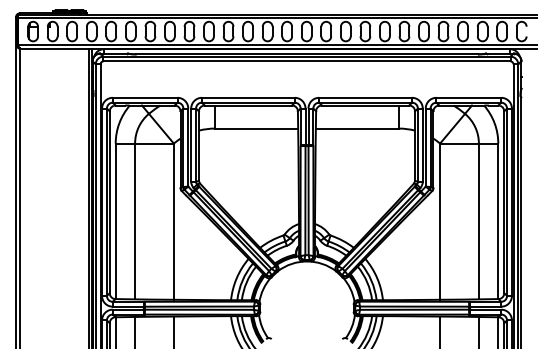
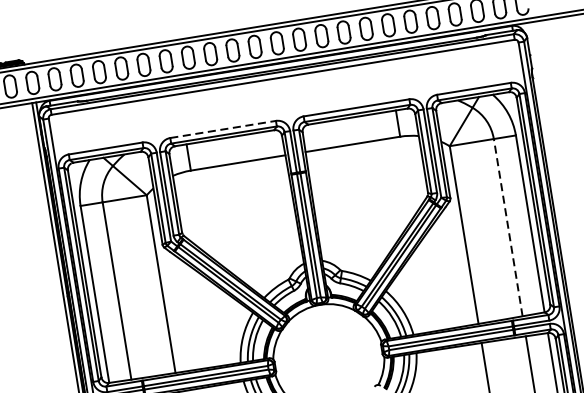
line: (248, 97) -> (223, 129), solid -> dashed
line: (478, 221) -> (507, 227), solid -> dashed

